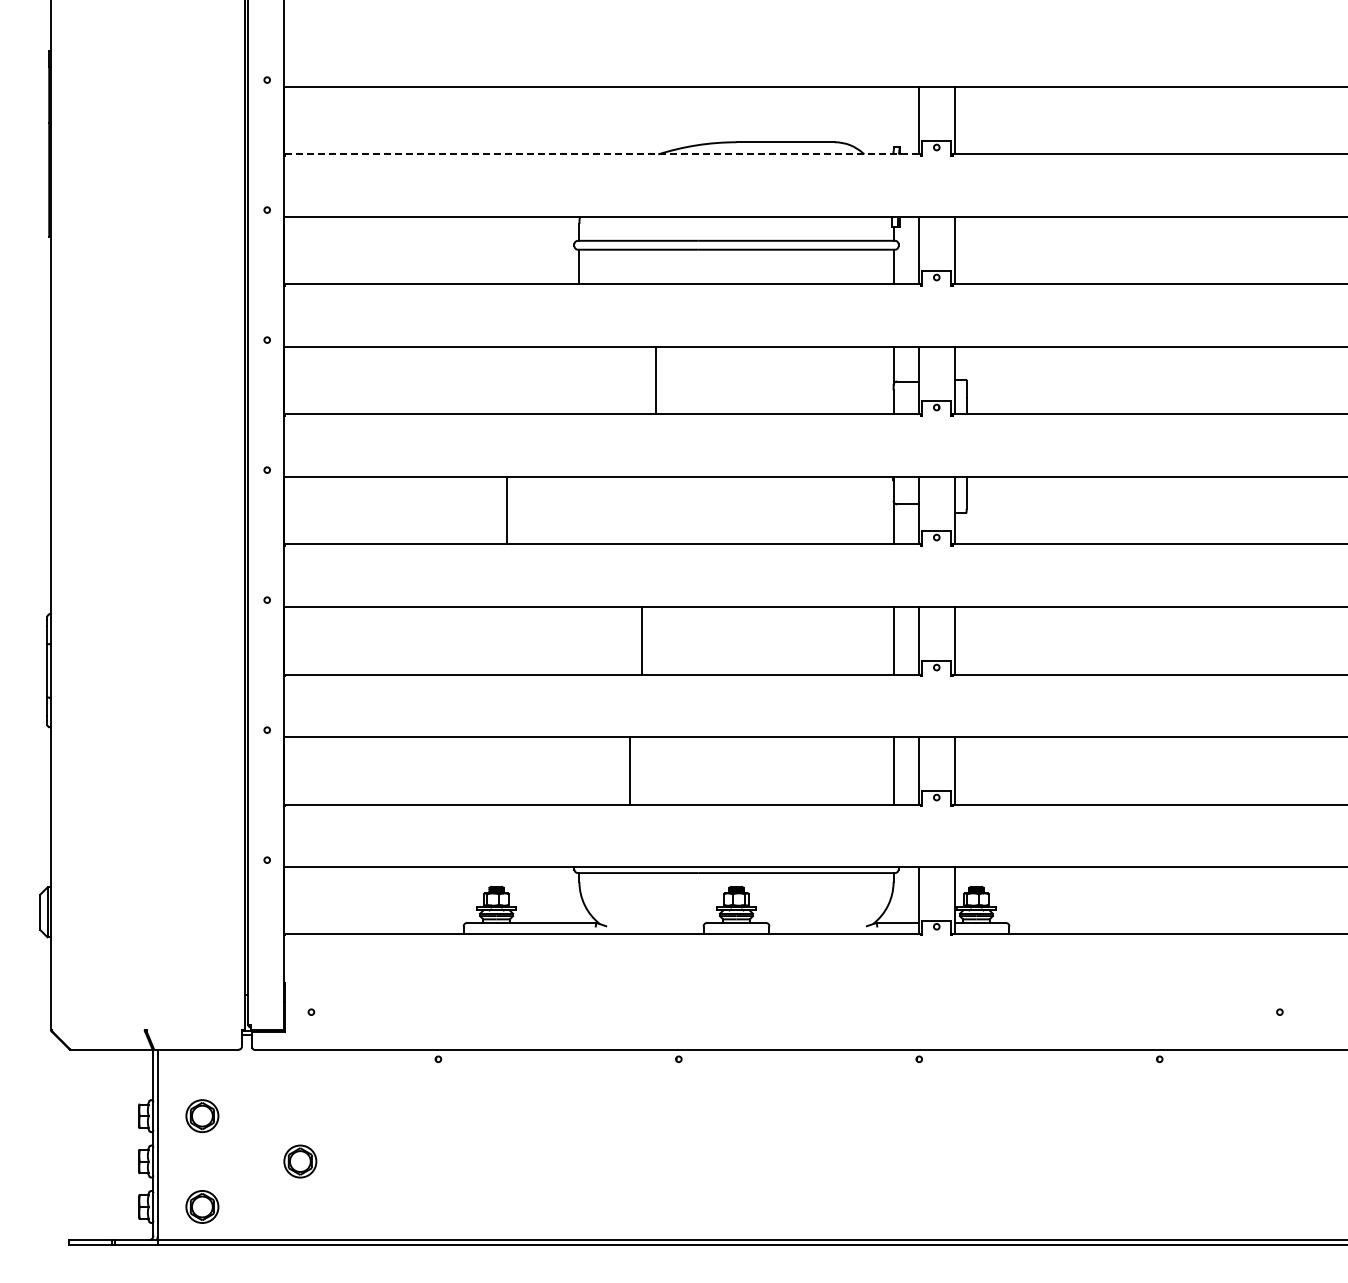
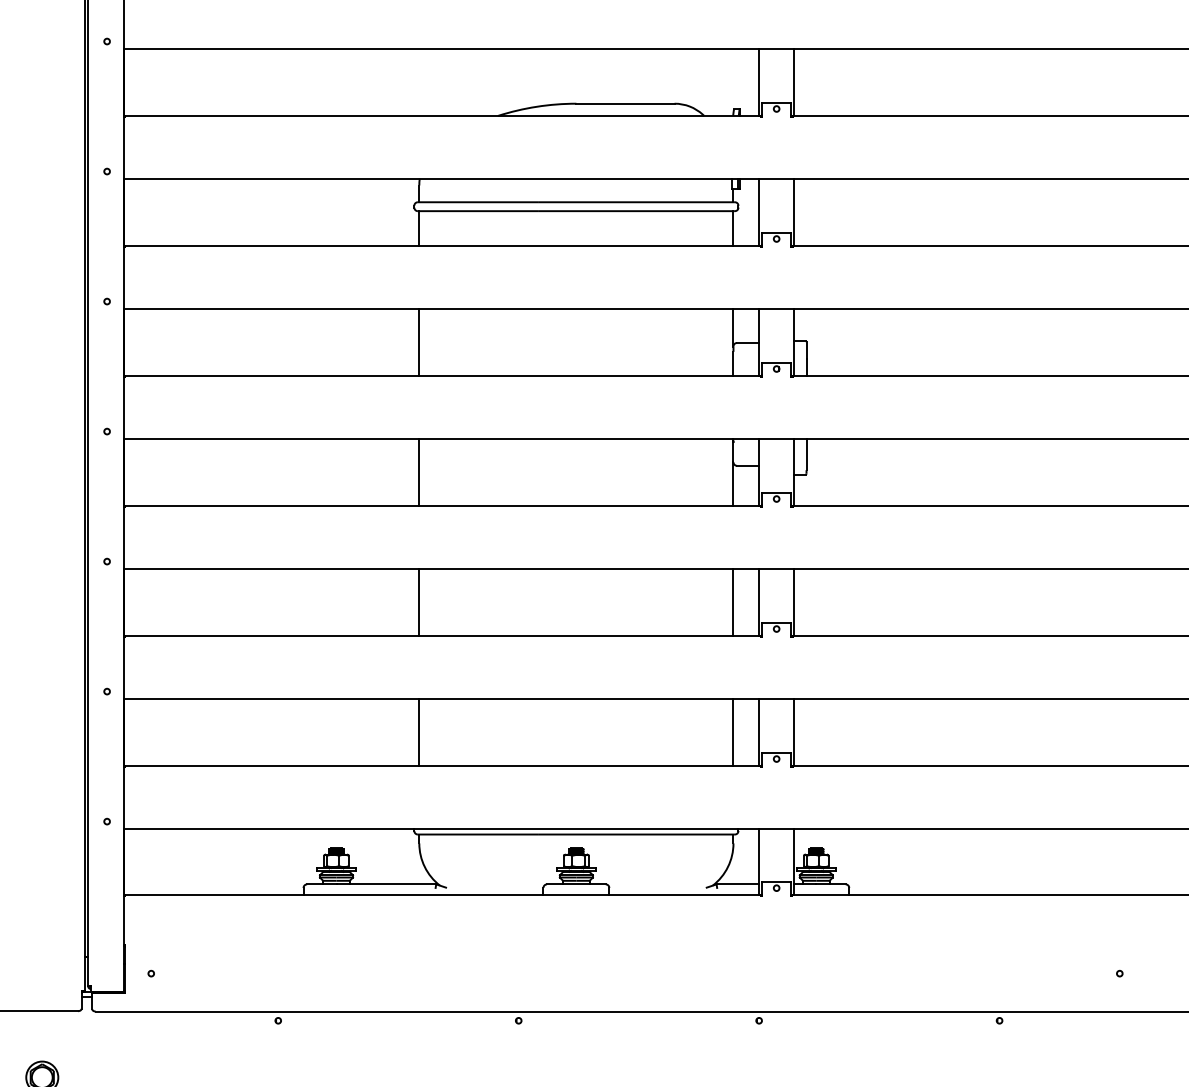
line: (603, 154) -> (443, 115), dashed -> solid
line: (656, 380) -> (419, 341), moved
line: (507, 510) -> (419, 471), moved
line: (642, 640) -> (419, 601), moved
line: (630, 770) -> (419, 731), moved

